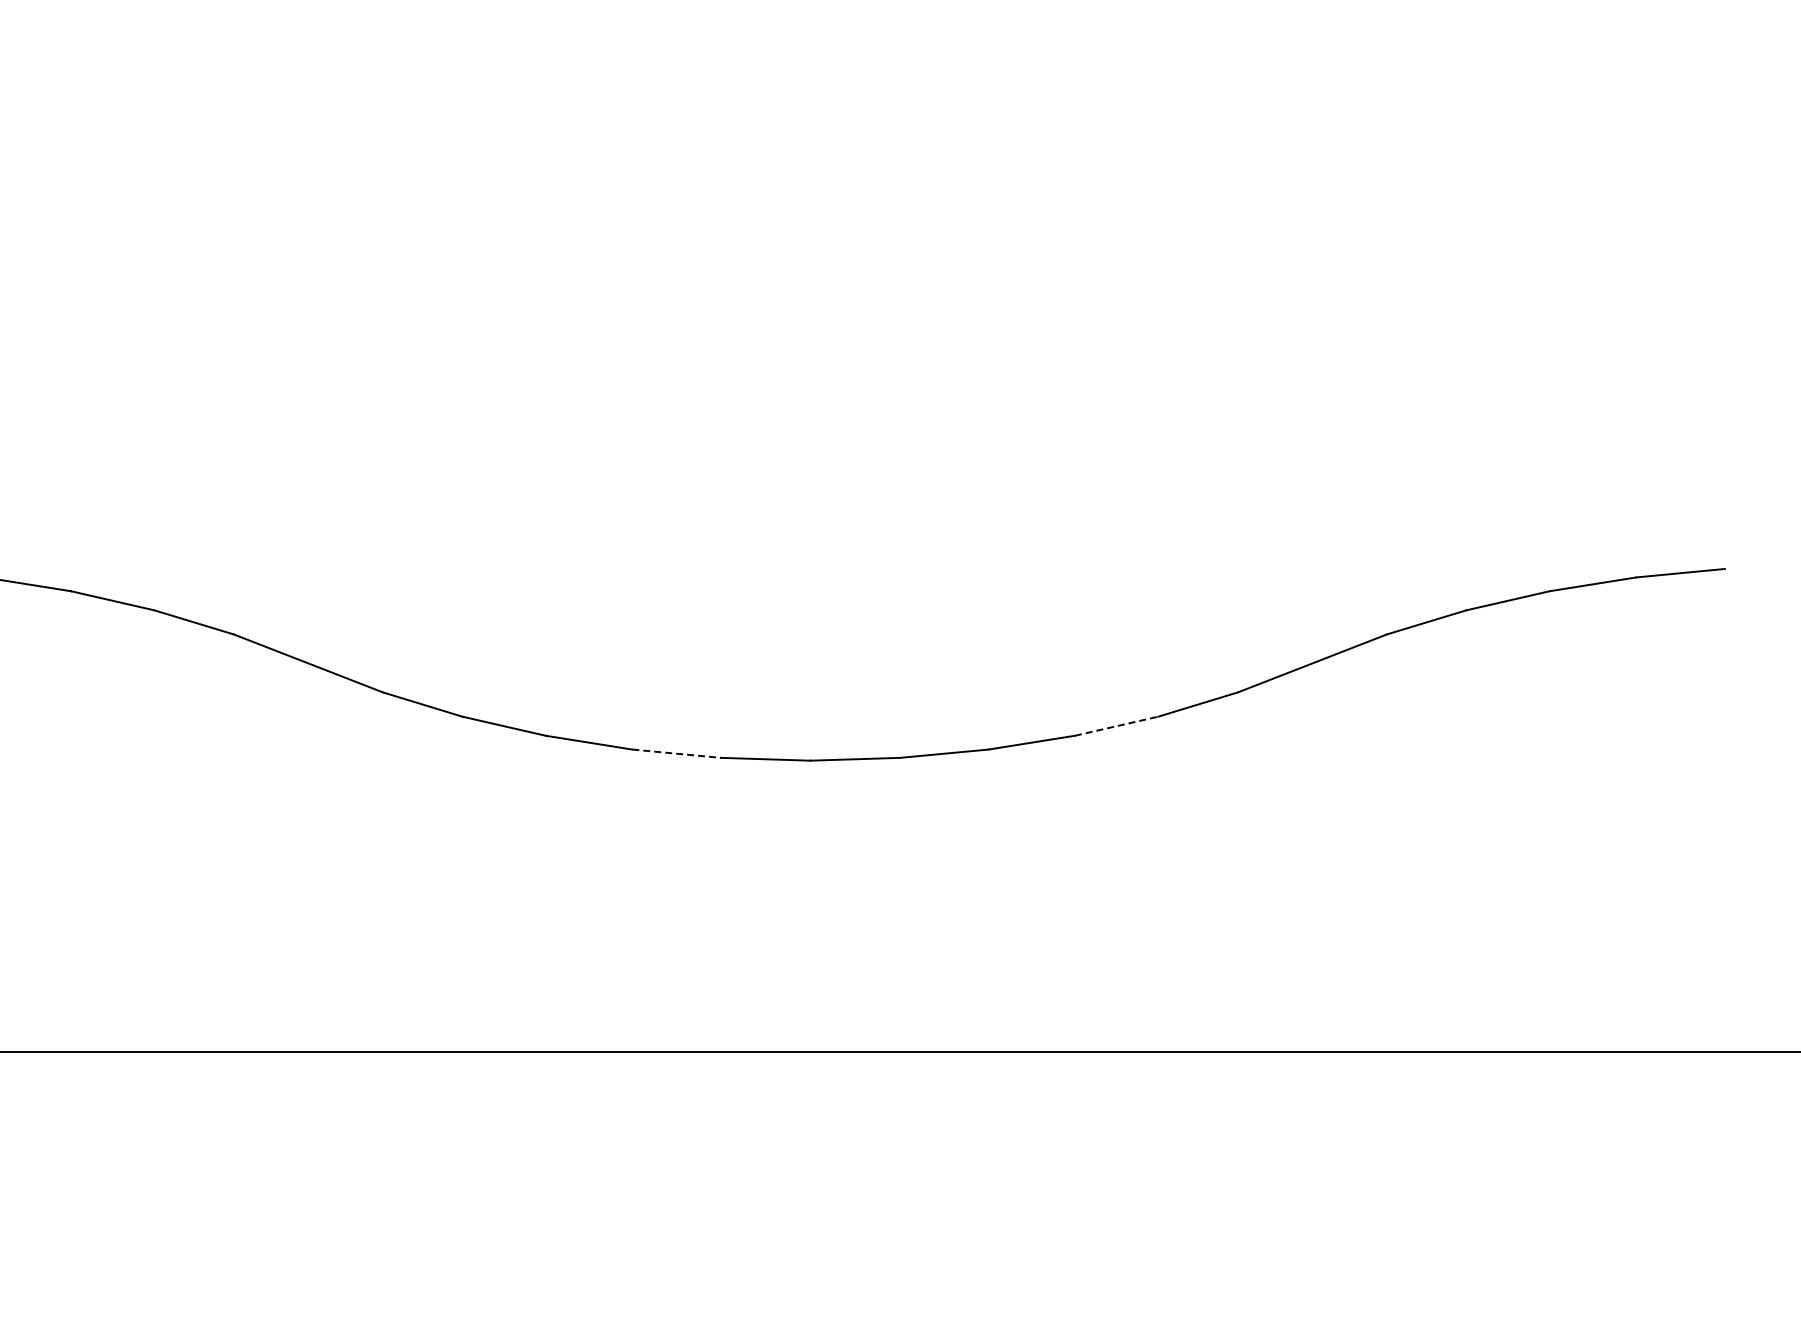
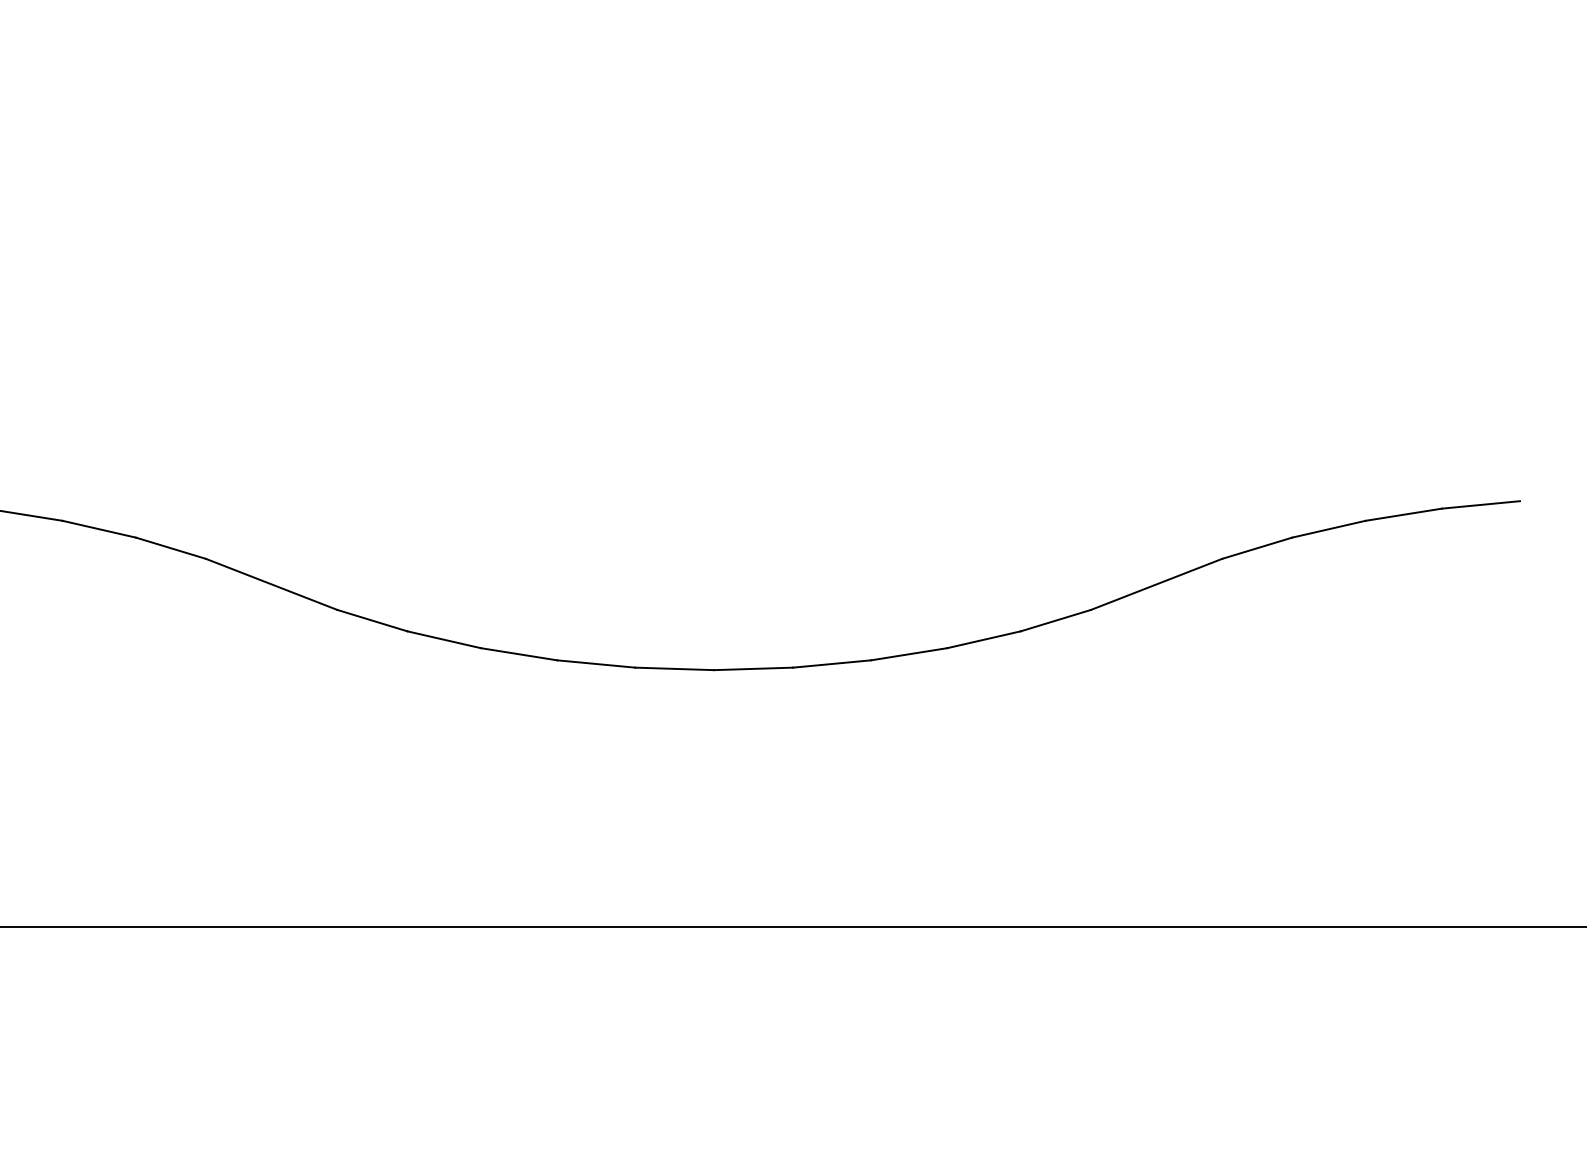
line: (1116, 726) -> (983, 640), dashed -> solid
line: (677, 753) -> (596, 663), dashed -> solid

